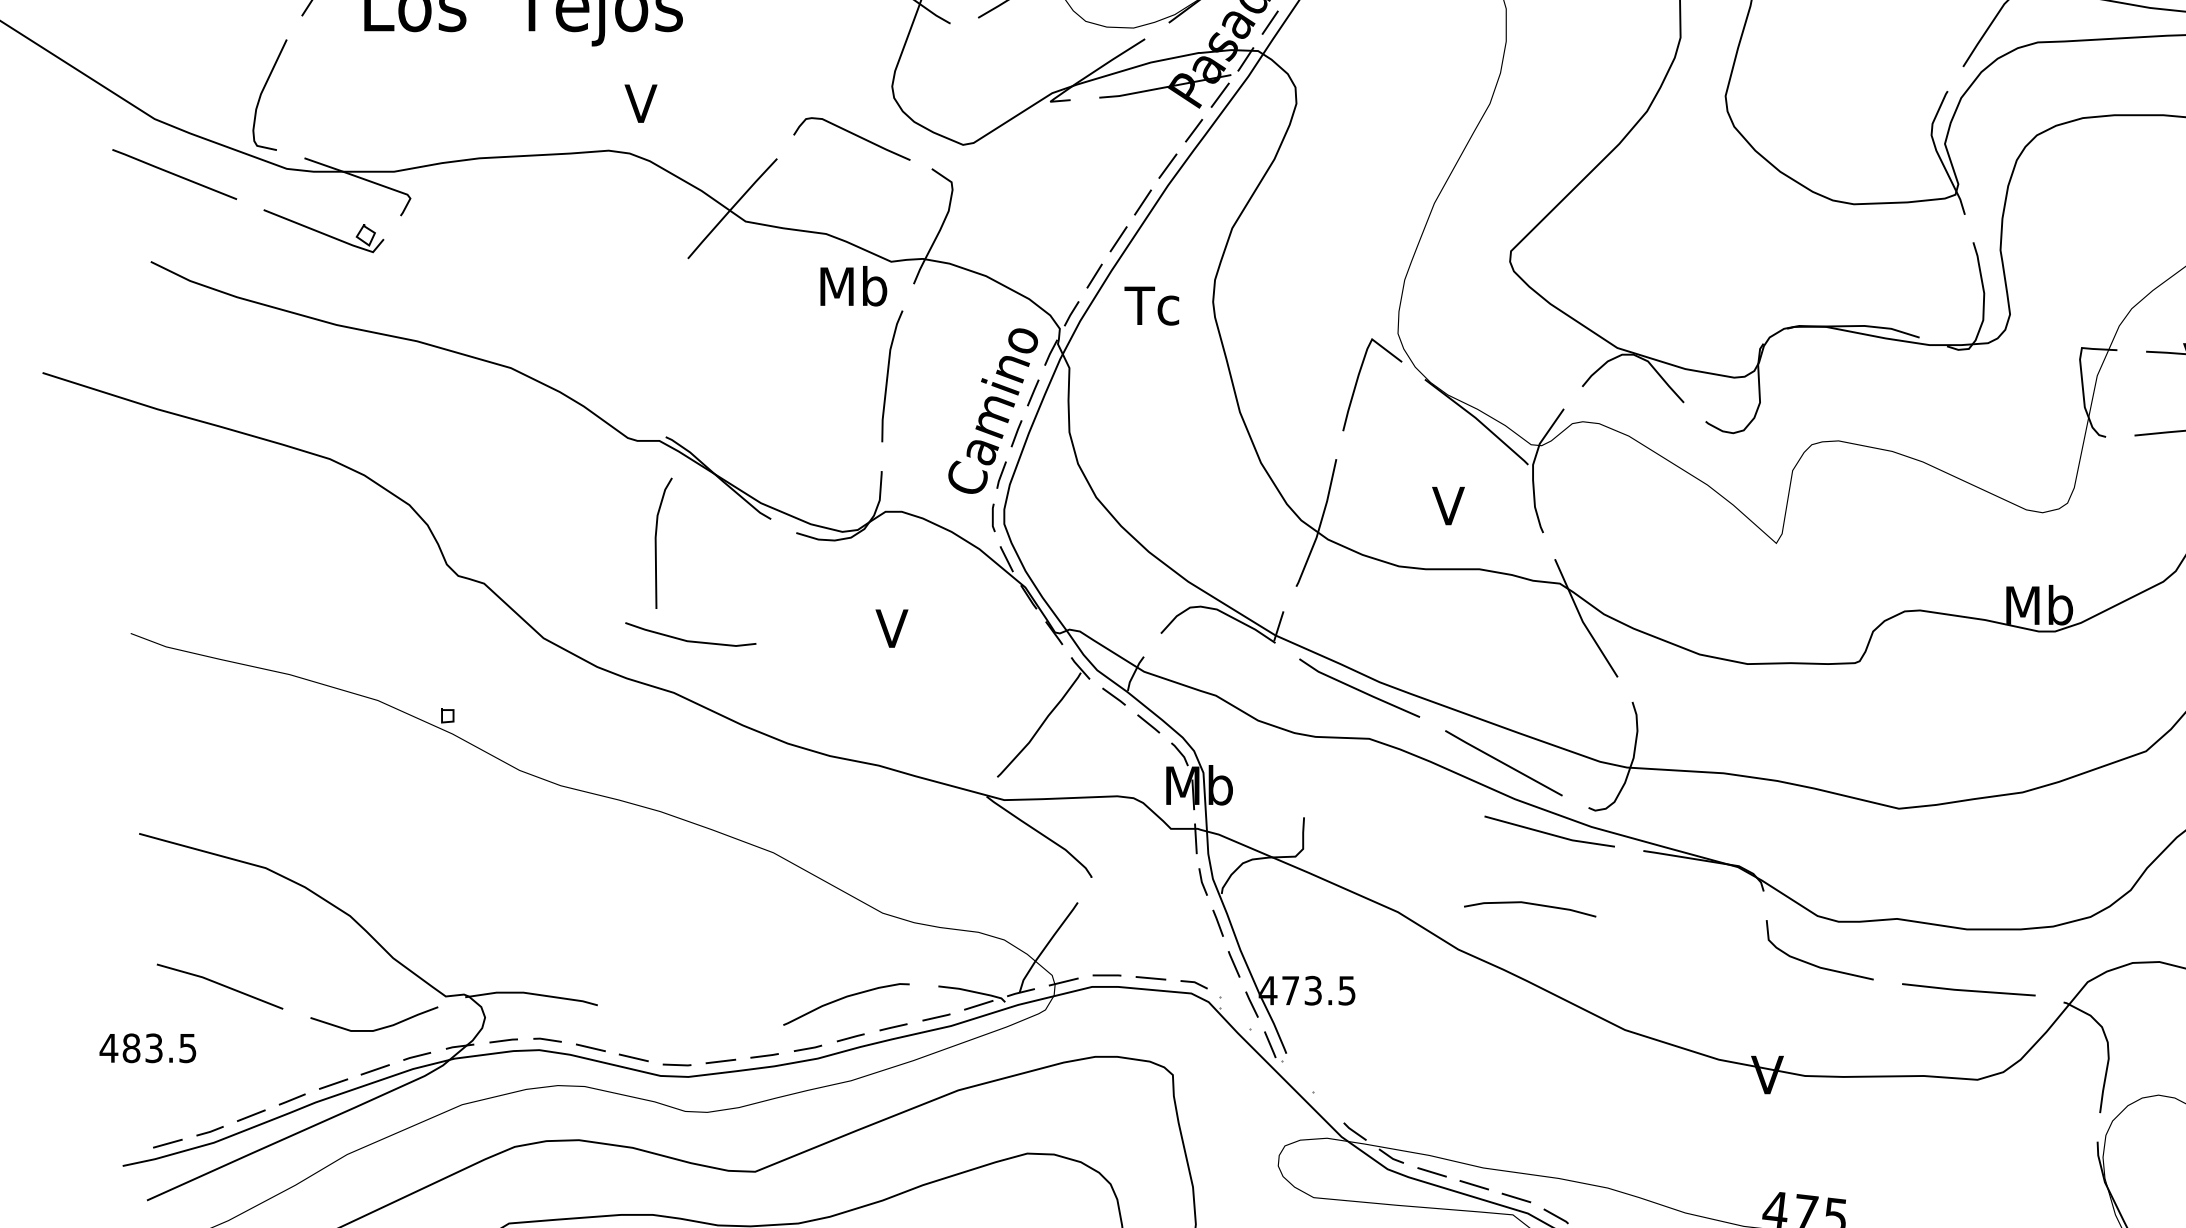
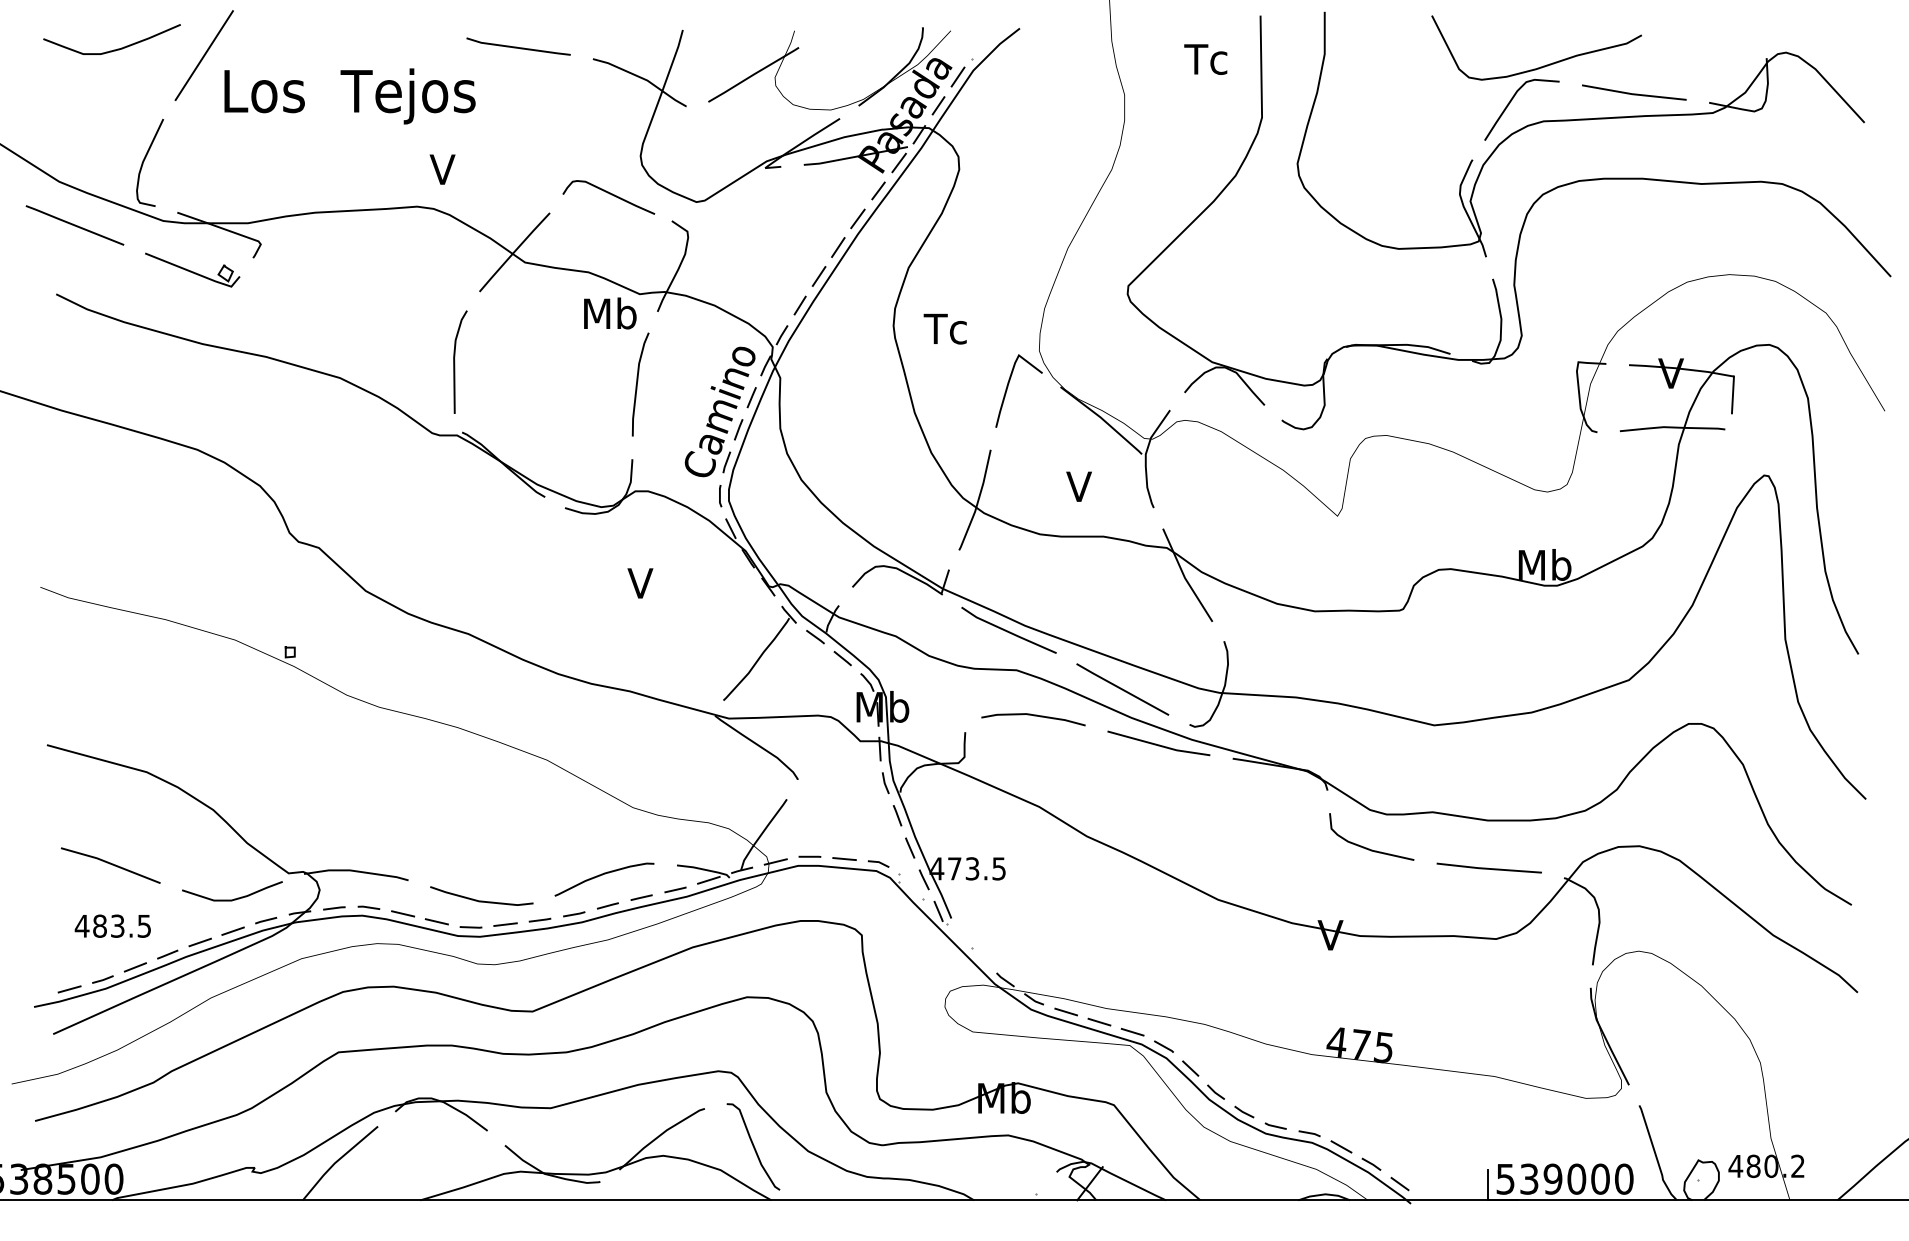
text: (1150, 305) -> (944, 328), moved
line: (657, 542) -> (455, 361), moved
line: (690, 640) -> (481, 900), moved
line: (1530, 905) -> (1033, 716), moved
text: (147, 1047) -> (112, 925), moved

